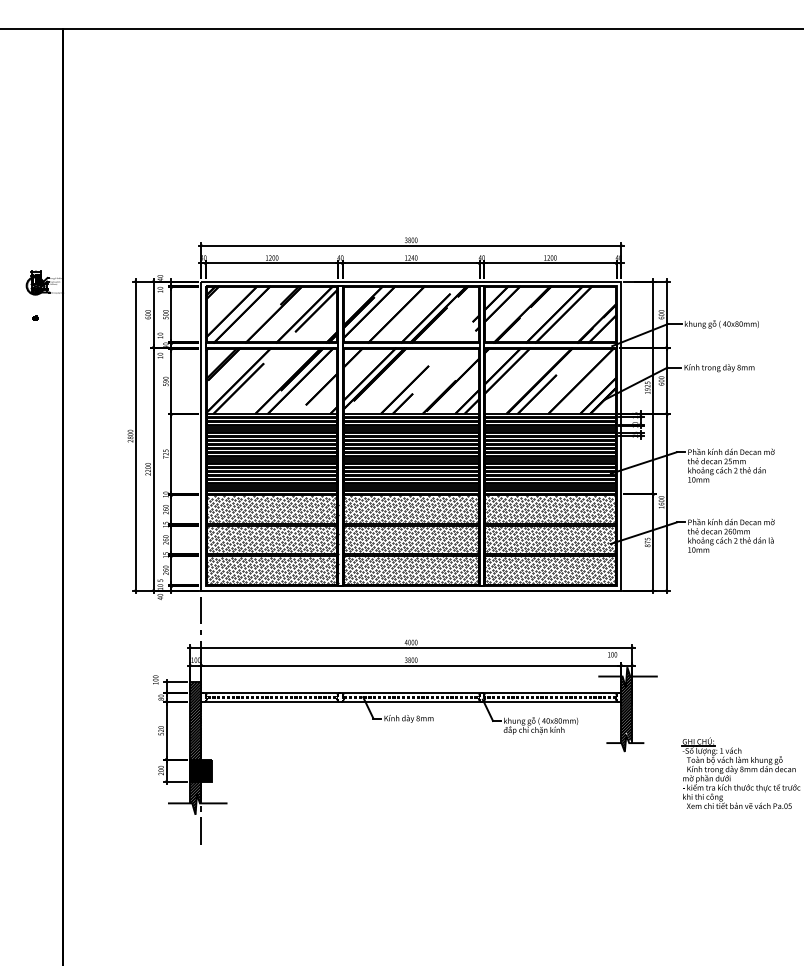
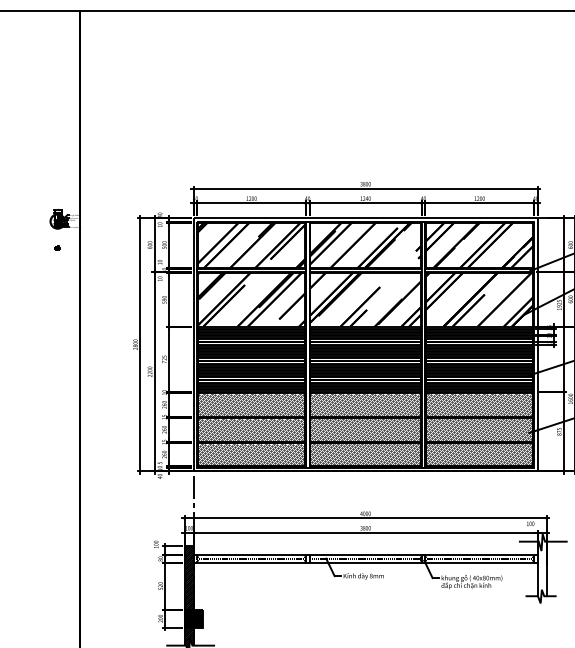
hatch: (626, 709) -> (542, 568), removed

